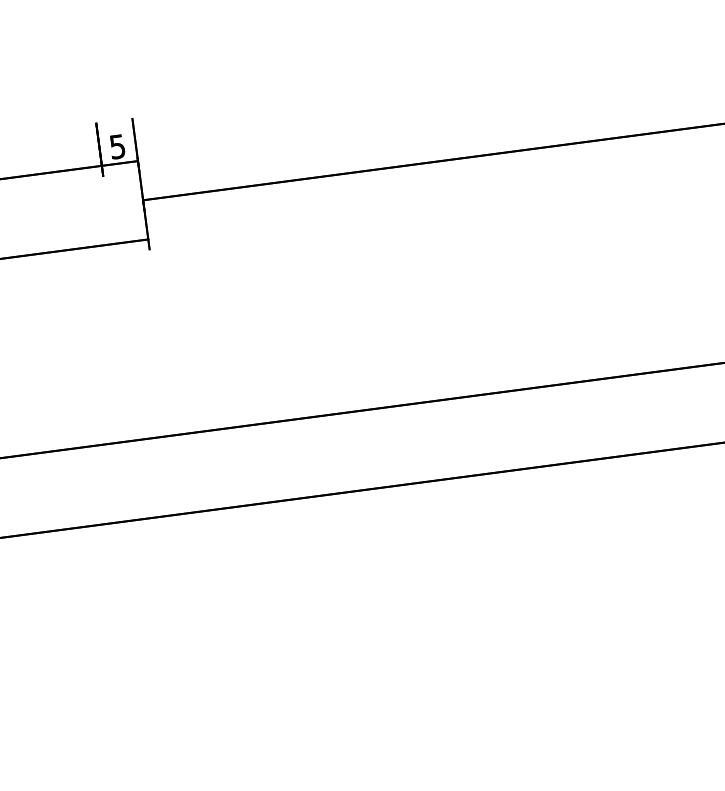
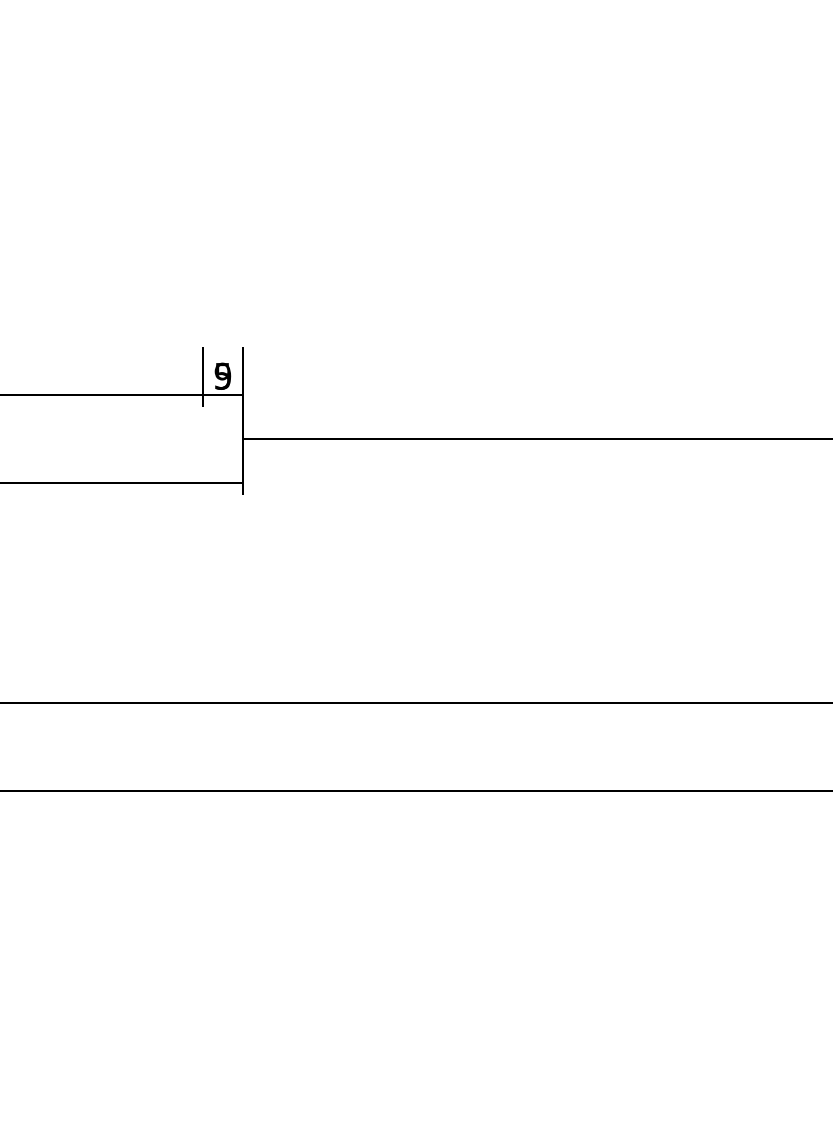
text: (117, 146) -> (222, 375), 5 -> 9

